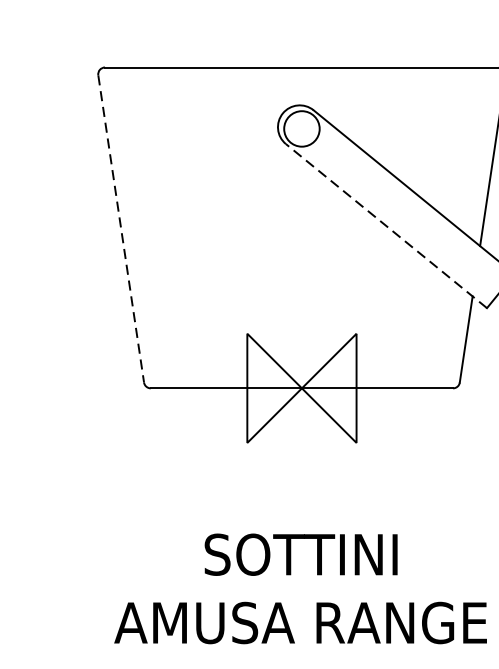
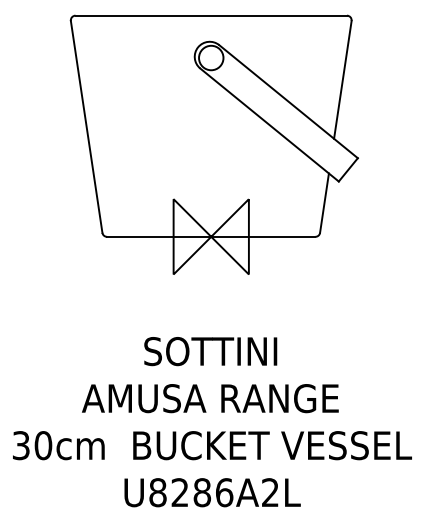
line: (386, 225) -> (269, 124), dashed -> solid
line: (120, 229) -> (86, 127), dashed -> solid

